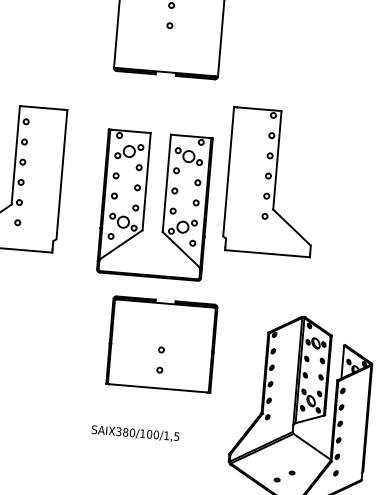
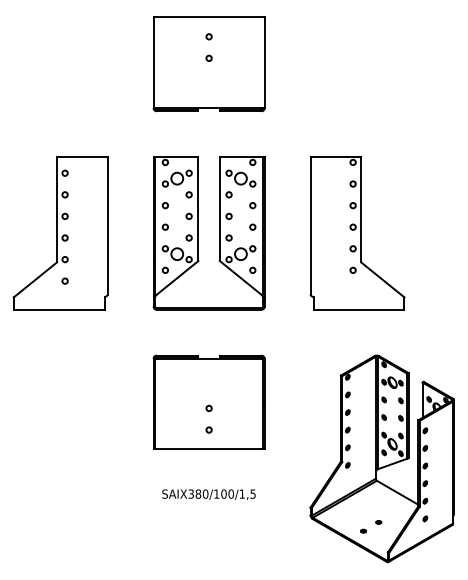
part: (272, 182) -> (357, 233), moved
part: (144, 204) -> (198, 233), moved
part: (161, 343) -> (208, 401), moved

